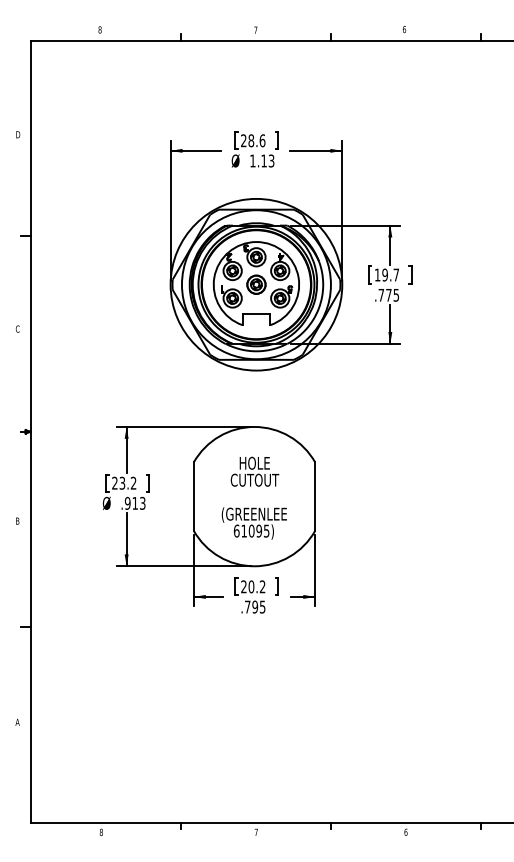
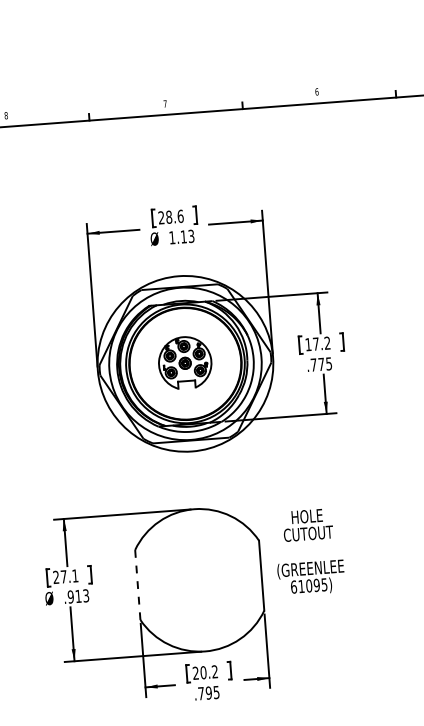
text: (390, 274) -> (321, 343), 19.7 -> 17.2
part: (255, 283) -> (184, 362), size x0.6
text: (127, 482) -> (68, 575), 23.2 -> 27.1
line: (193, 497) -> (137, 585), solid -> dashed
text: (253, 497) -> (308, 551), moved

